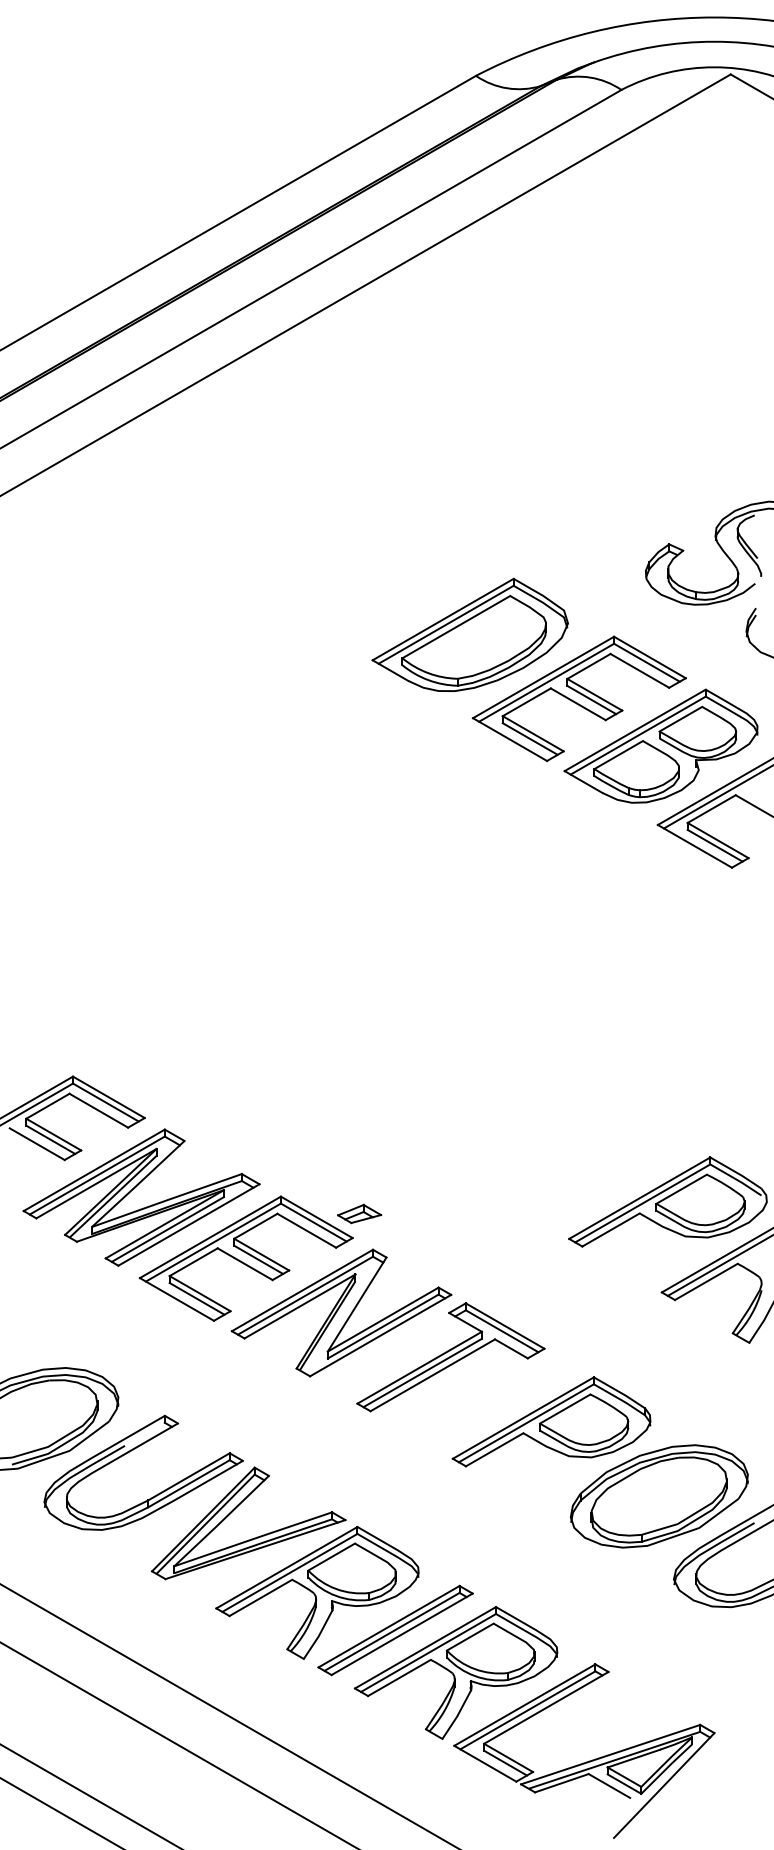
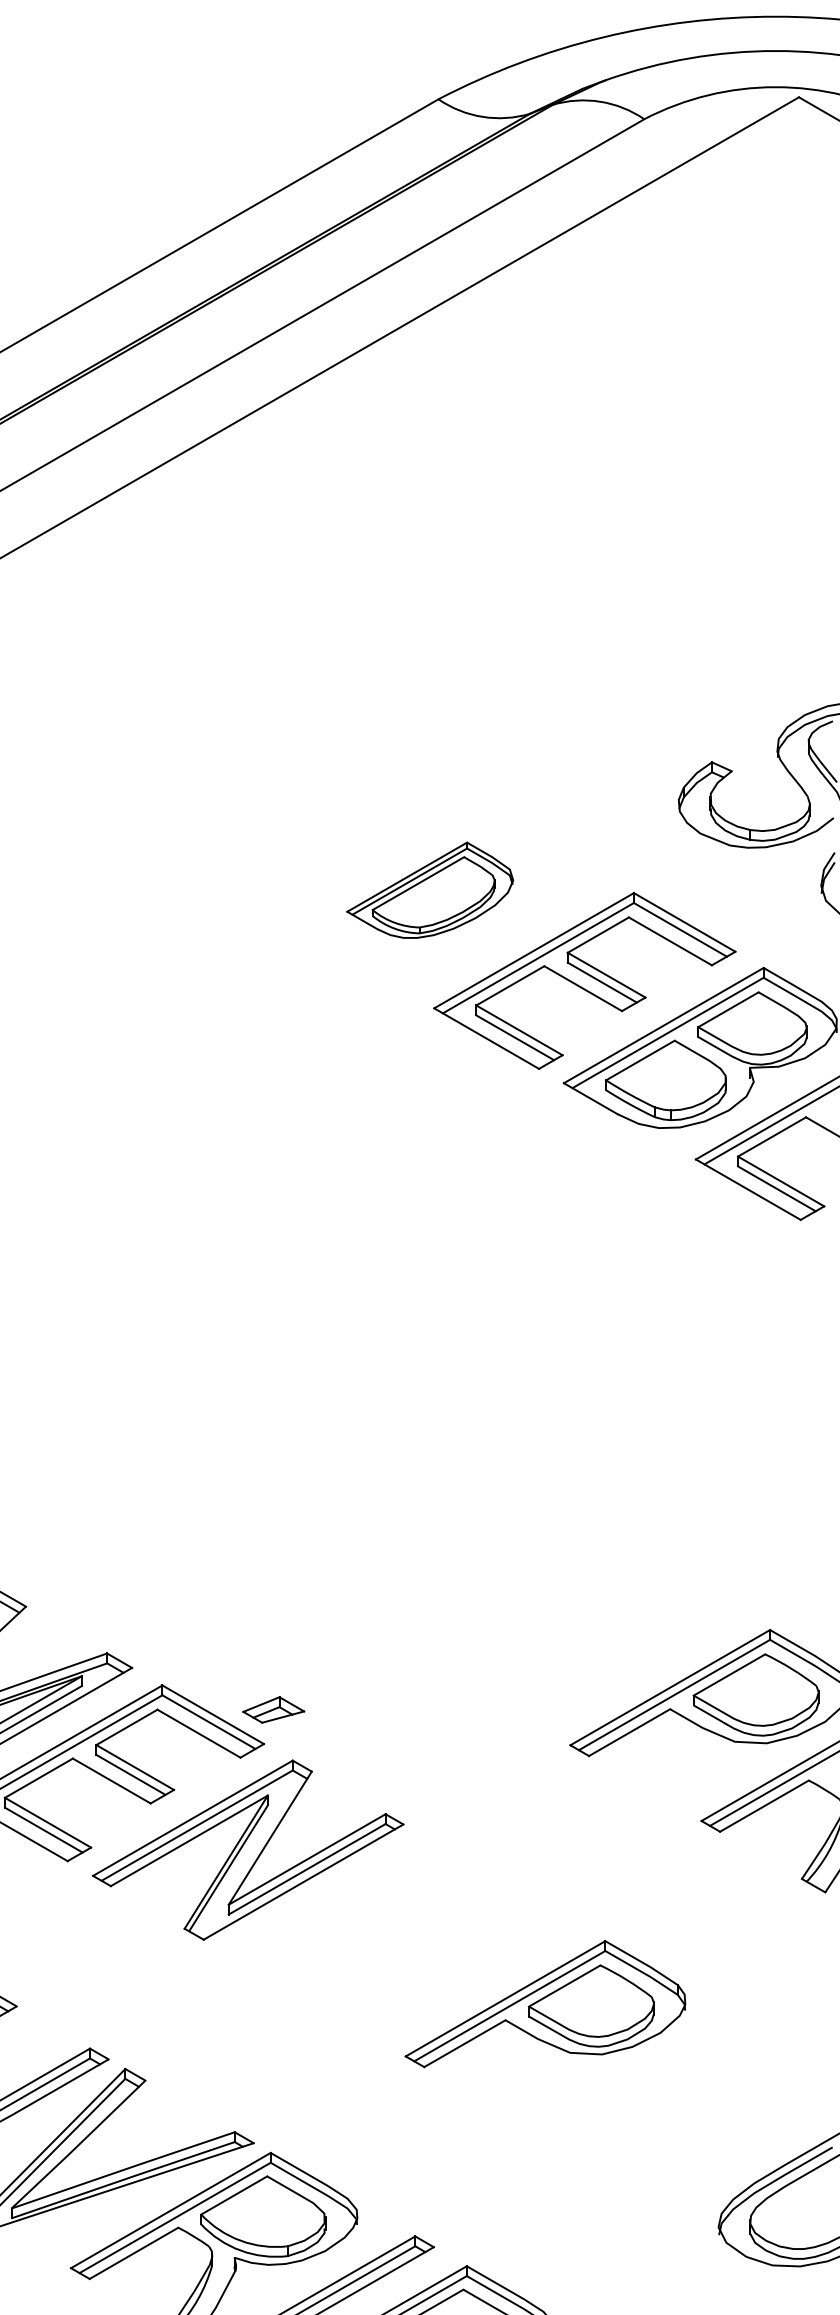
part: (469, 634) -> (429, 889), size x0.6
part: (450, 1357) -> (402, 1913), removed
part: (659, 1496) -> (698, 2109), removed

